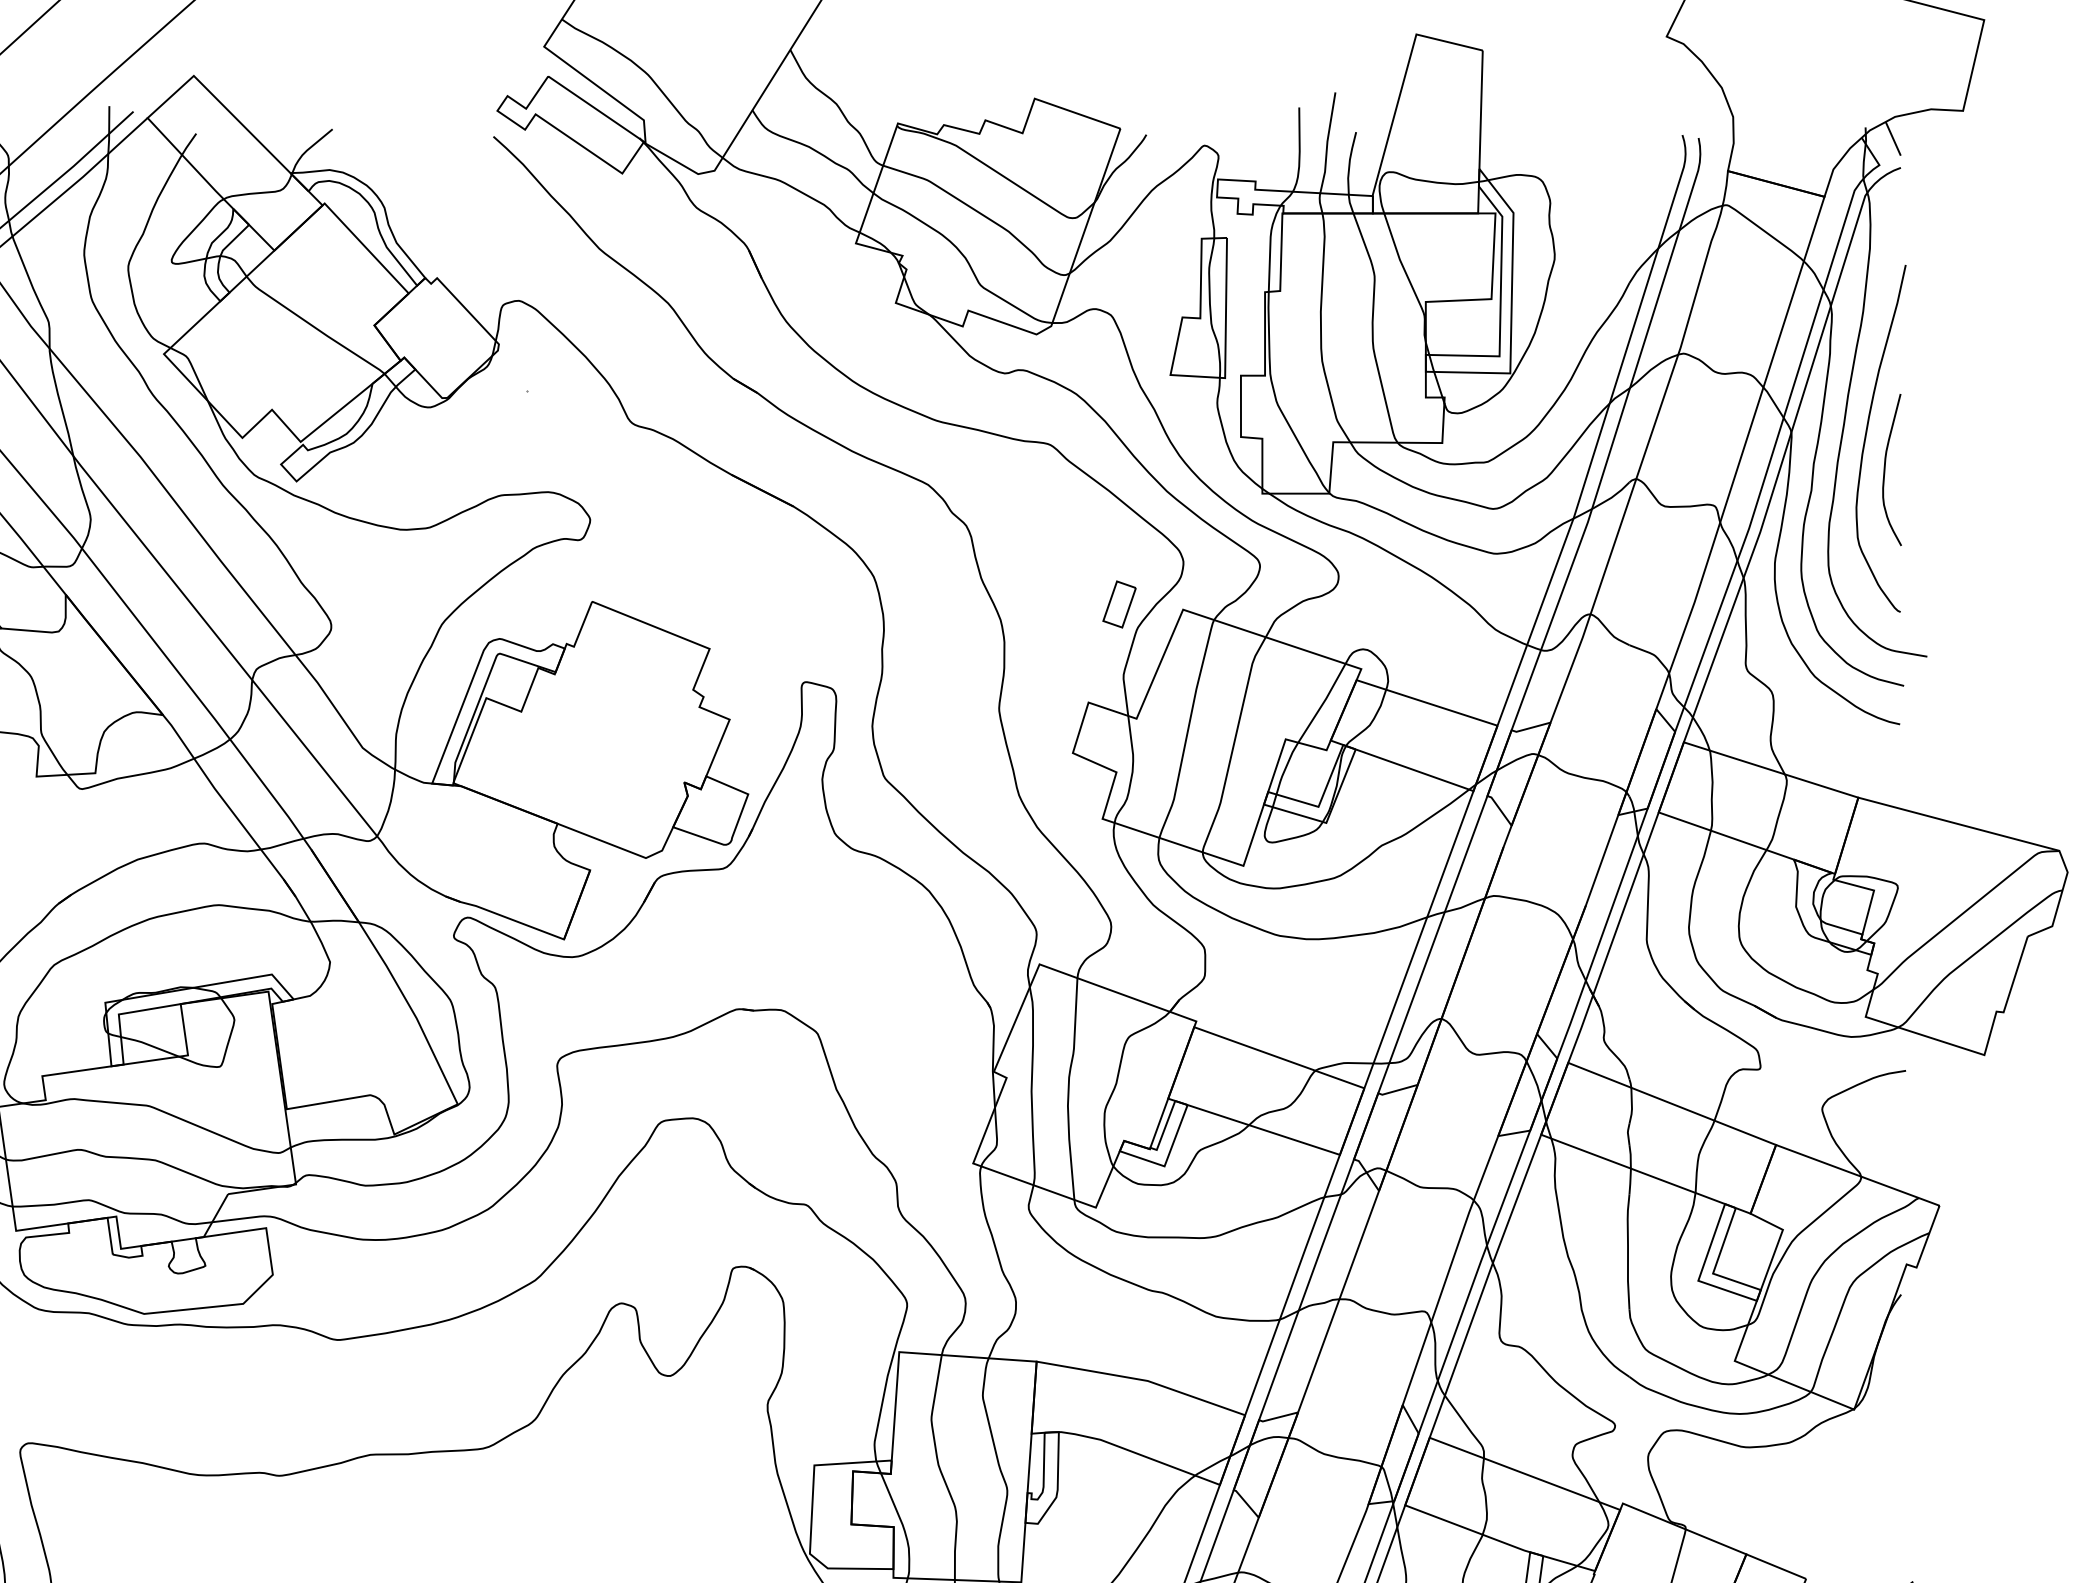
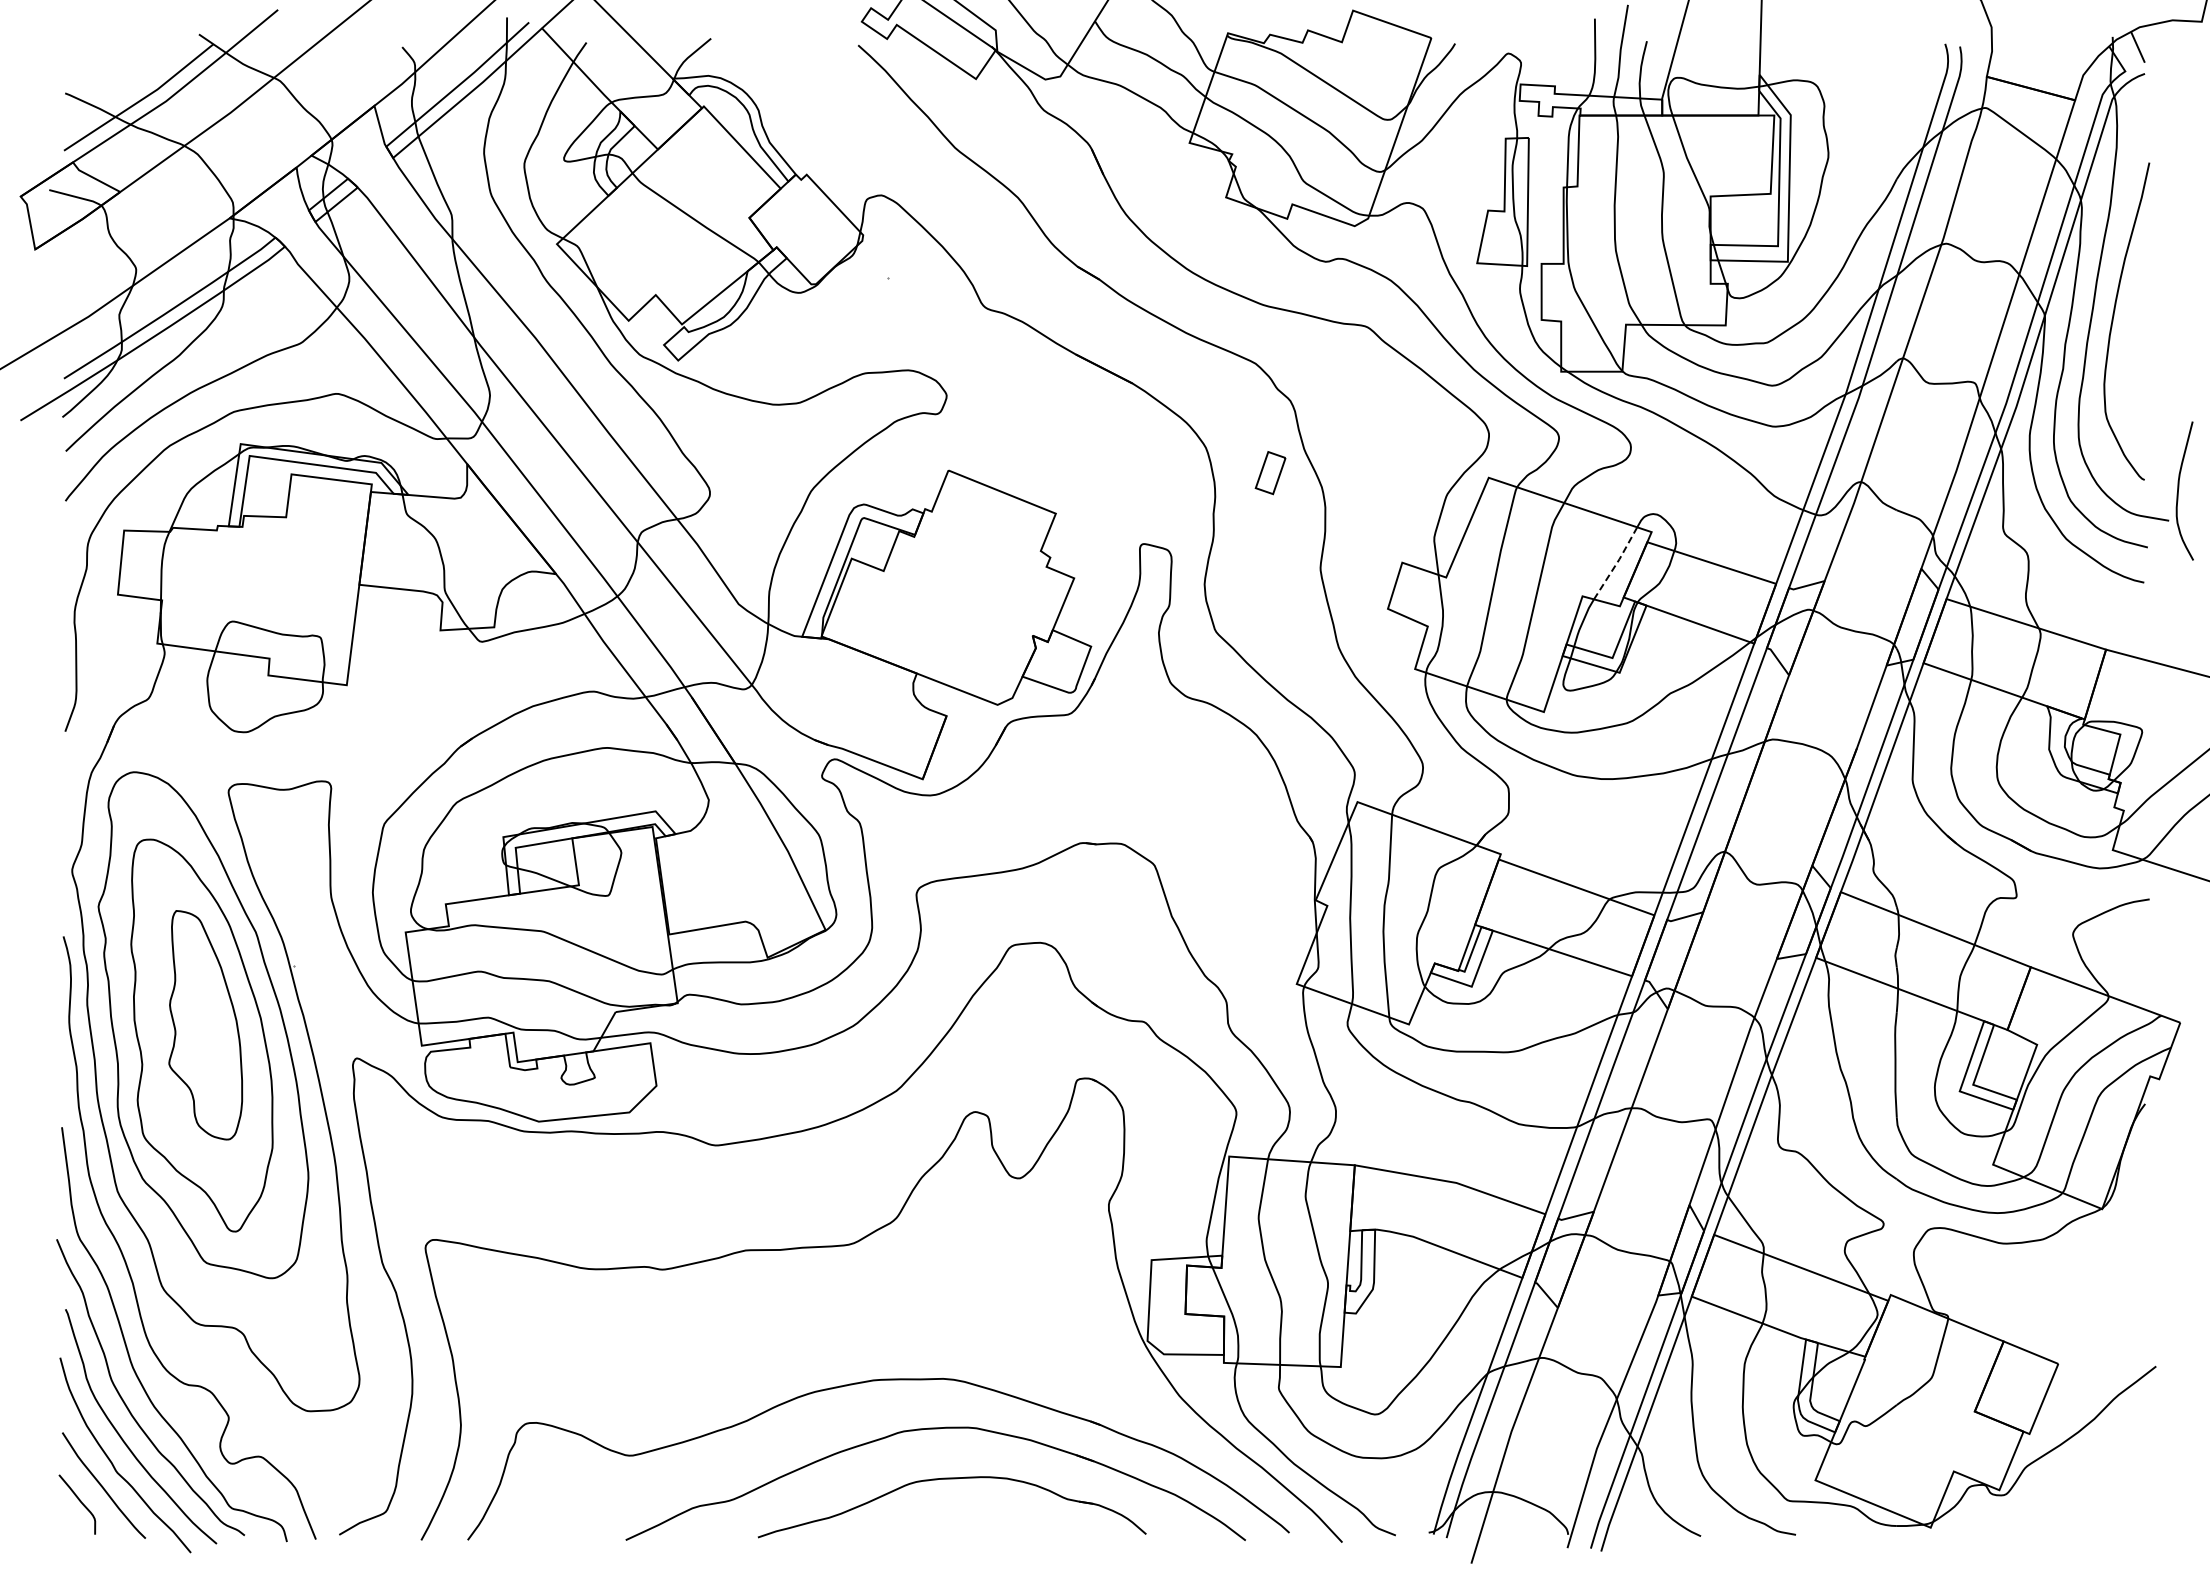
curve: (1886, 467) -> (2179, 488), moved
part: (1119, 604) -> (1270, 473), moved
line: (1322, 703) -> (1616, 563), solid -> dashed

